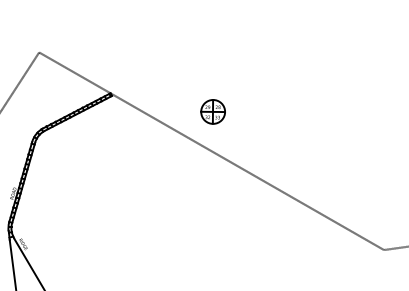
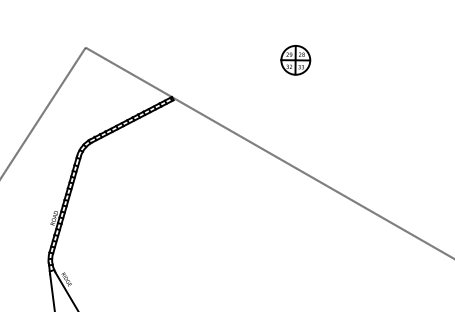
part: (212, 111) -> (295, 59), moved

